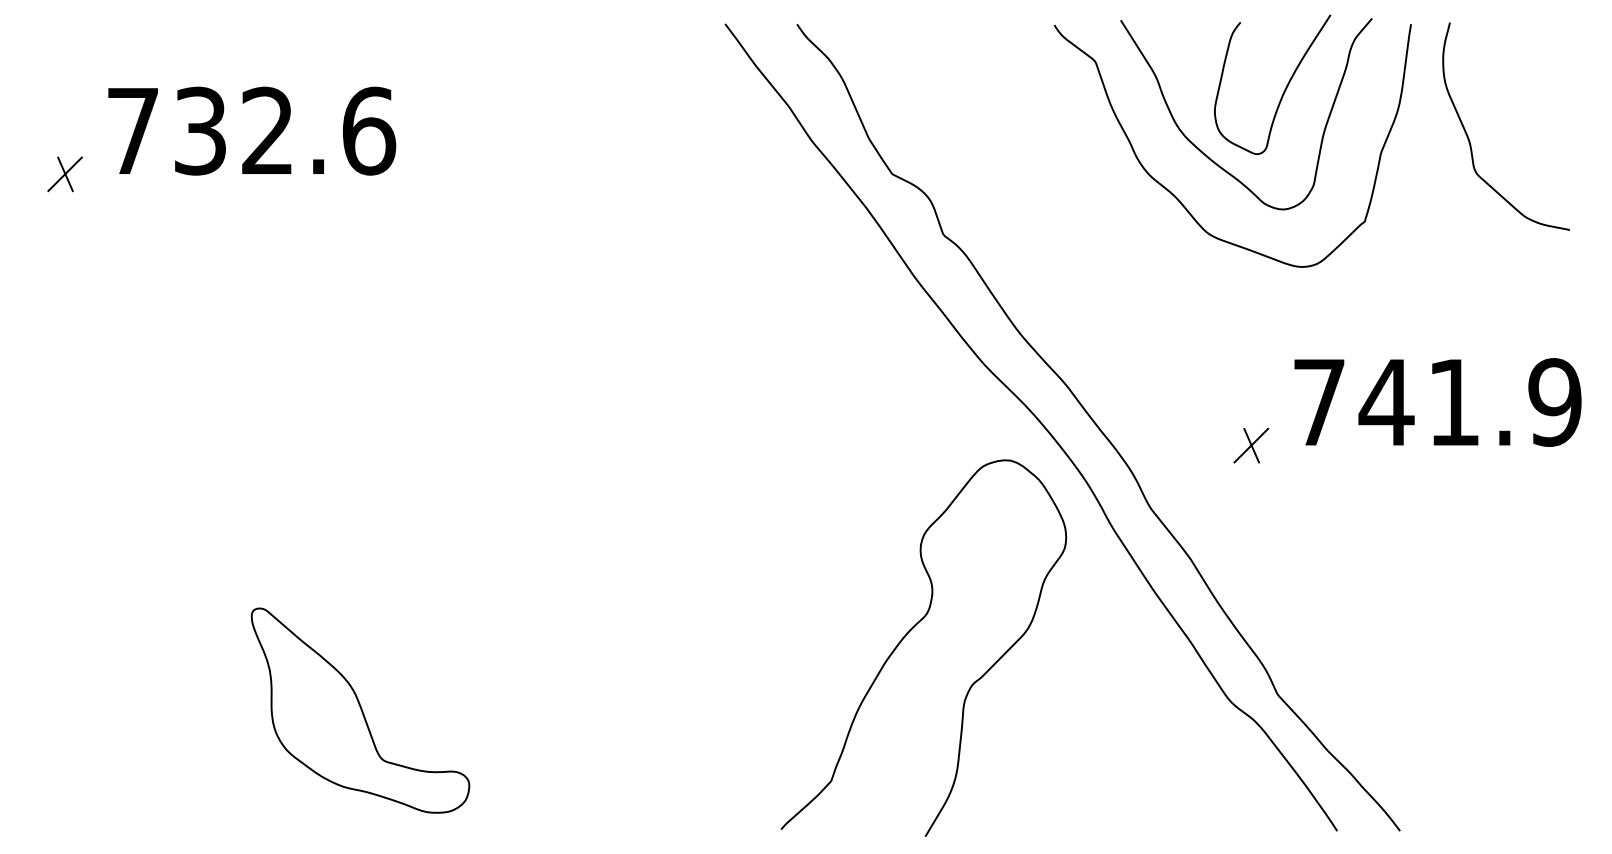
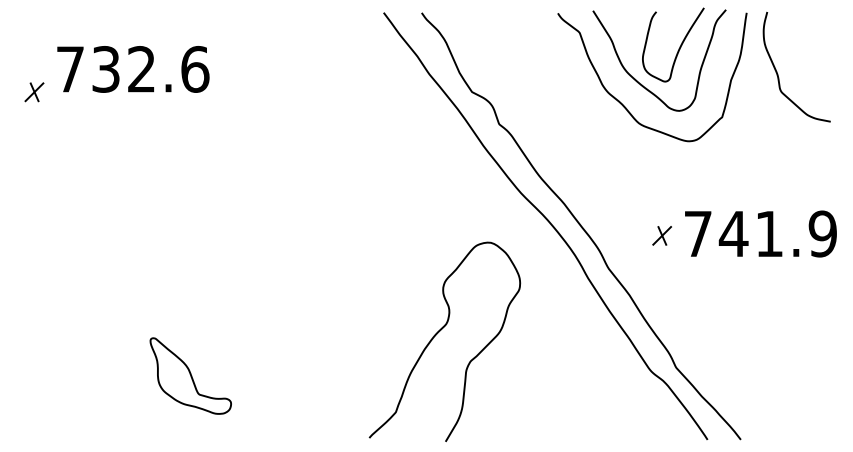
text: (1437, 401) -> (760, 233), moved
curve: (909, 633) -> (437, 334), moved
part: (360, 709) -> (190, 375), size x0.7

